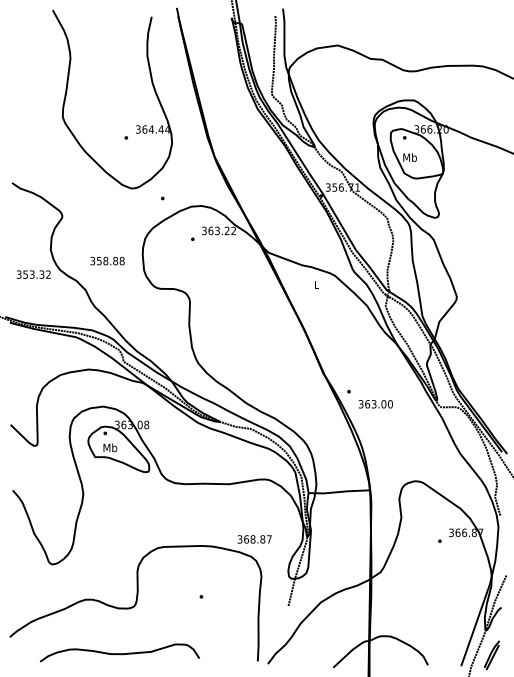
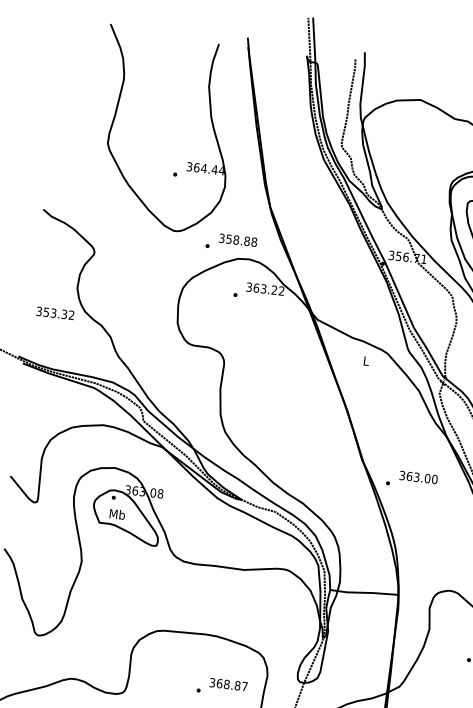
text: (107, 260) -> (238, 239), moved
text: (375, 404) -> (418, 477), moved
text: (254, 539) -> (228, 684), moved

